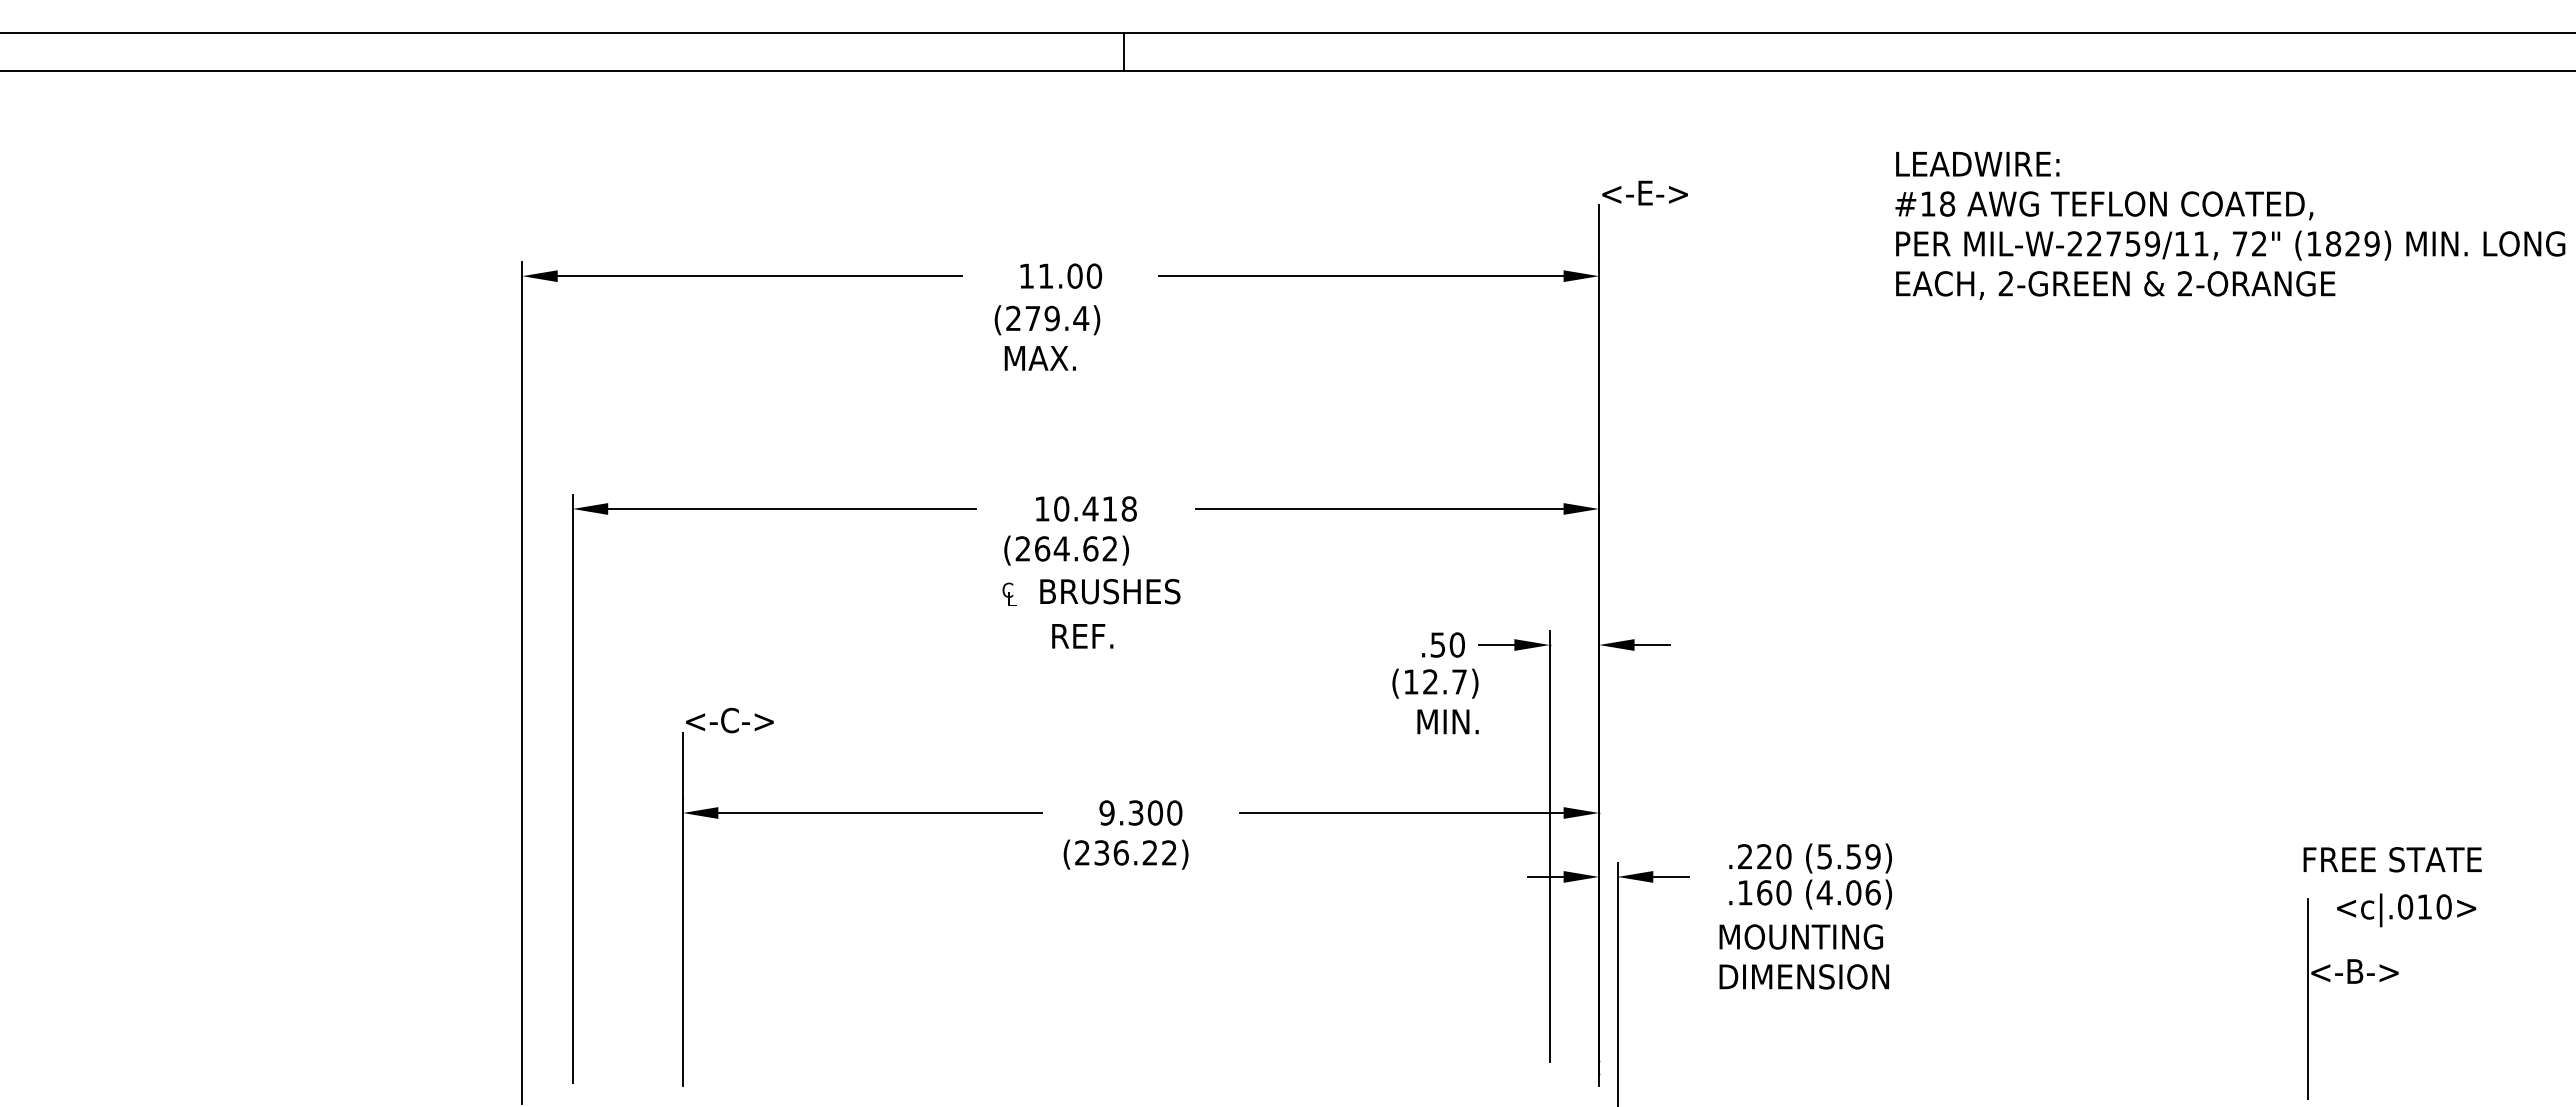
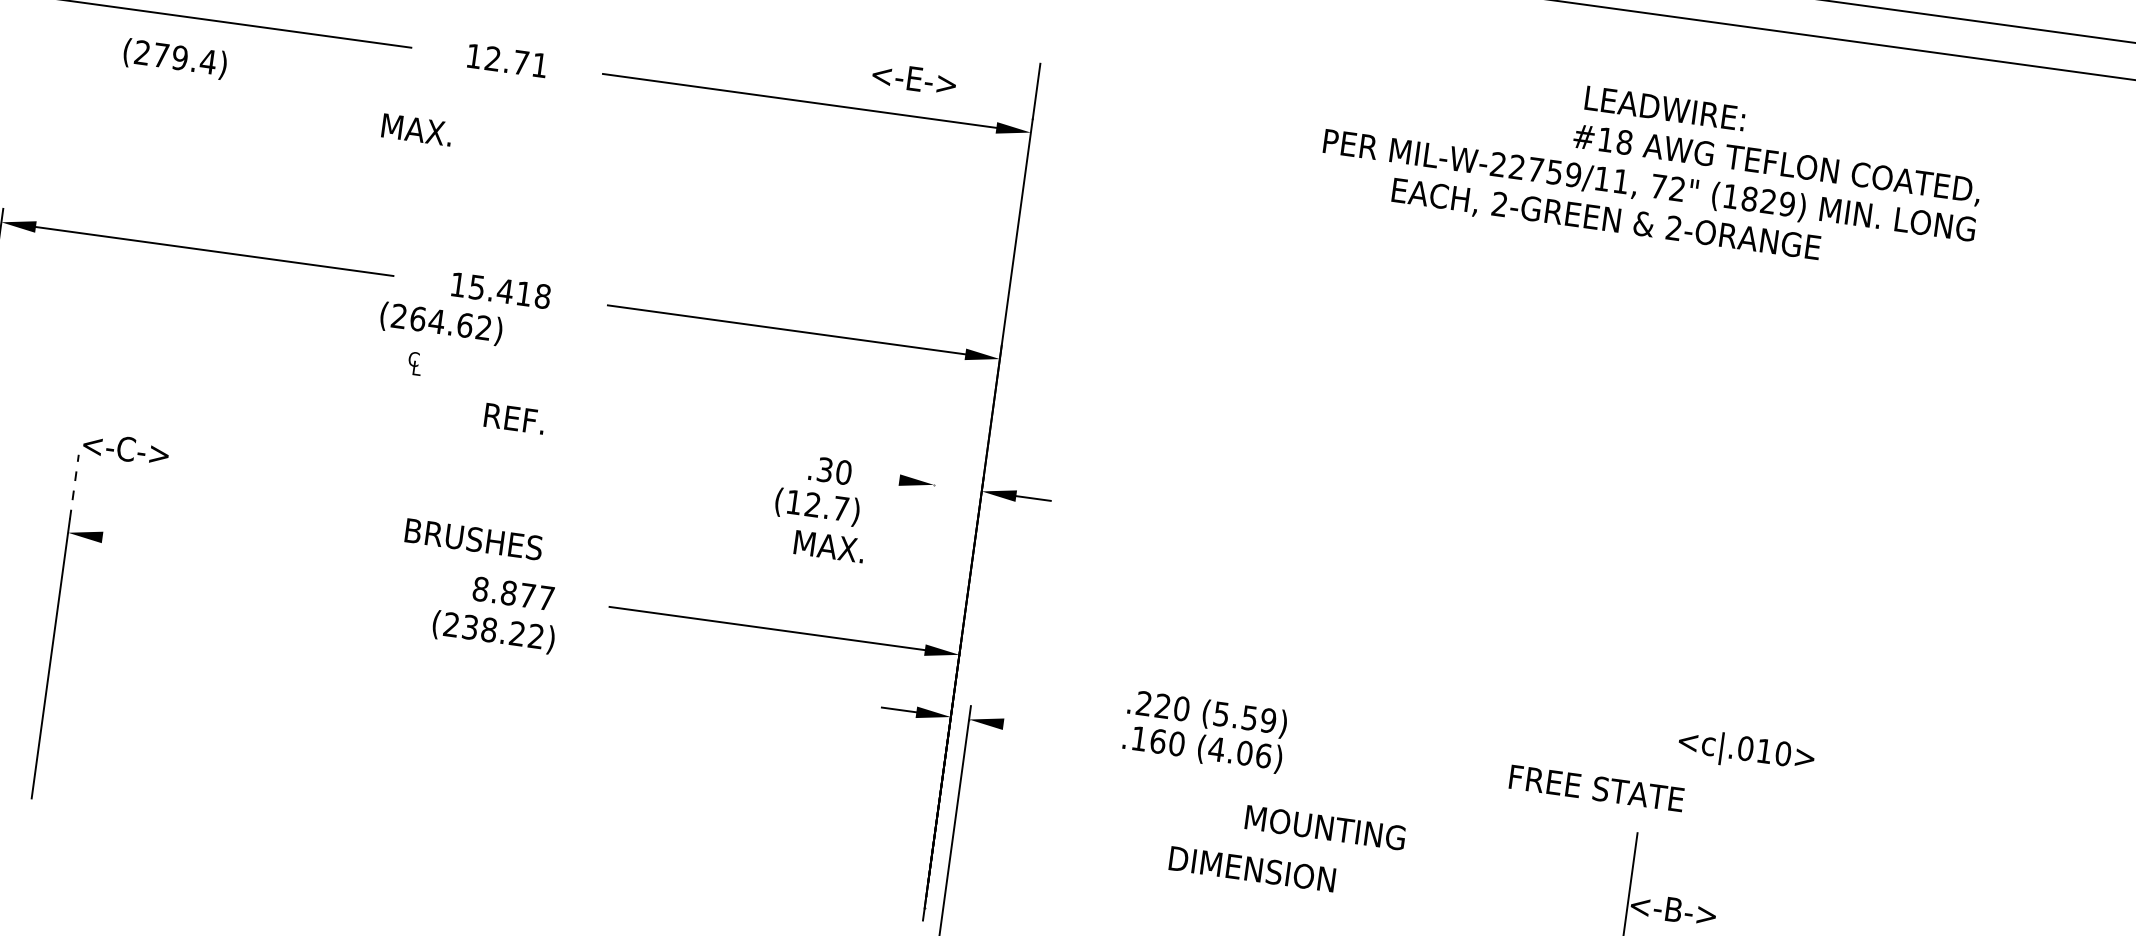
text: (1977, 164) -> (1664, 108), moved
text: (1644, 192) -> (913, 78), moved
text: (2104, 205) -> (1777, 164), moved
text: (1070, 275) -> (516, 61), 11.00 -> 12.71
text: (2115, 285) -> (1606, 220), moved
text: (1047, 320) -> (175, 59), moved
text: (1039, 358) -> (416, 129), moved
text: (1061, 508) -> (477, 286), 10.418 -> 15.418
text: (1066, 550) -> (441, 323), moved
text: (1110, 591) -> (474, 539), moved
text: (1082, 636) -> (514, 418), moved
text: (1438, 644) -> (825, 469), .50 -> .30
line: (1496, 645) -> (881, 478), removed
text: (1464, 721) -> (840, 547), MIN. -> MAX.
line: (682, 765) -> (74, 486), solid -> dashed
text: (1140, 812) -> (513, 593), 9.300 -> 8.877
line: (880, 813) -> (260, 559), removed
line: (1549, 846) -> (906, 680), removed
text: (1120, 852) -> (488, 629), (236.22) -> (238.22)
text: (2392, 859) -> (1596, 788), moved
line: (1670, 876) -> (1020, 726), removed
text: (1810, 876) -> (1204, 731), moved
text: (2406, 910) -> (1746, 752), moved
text: (1800, 936) -> (1324, 827), moved
text: (1803, 976) -> (1251, 868), moved

